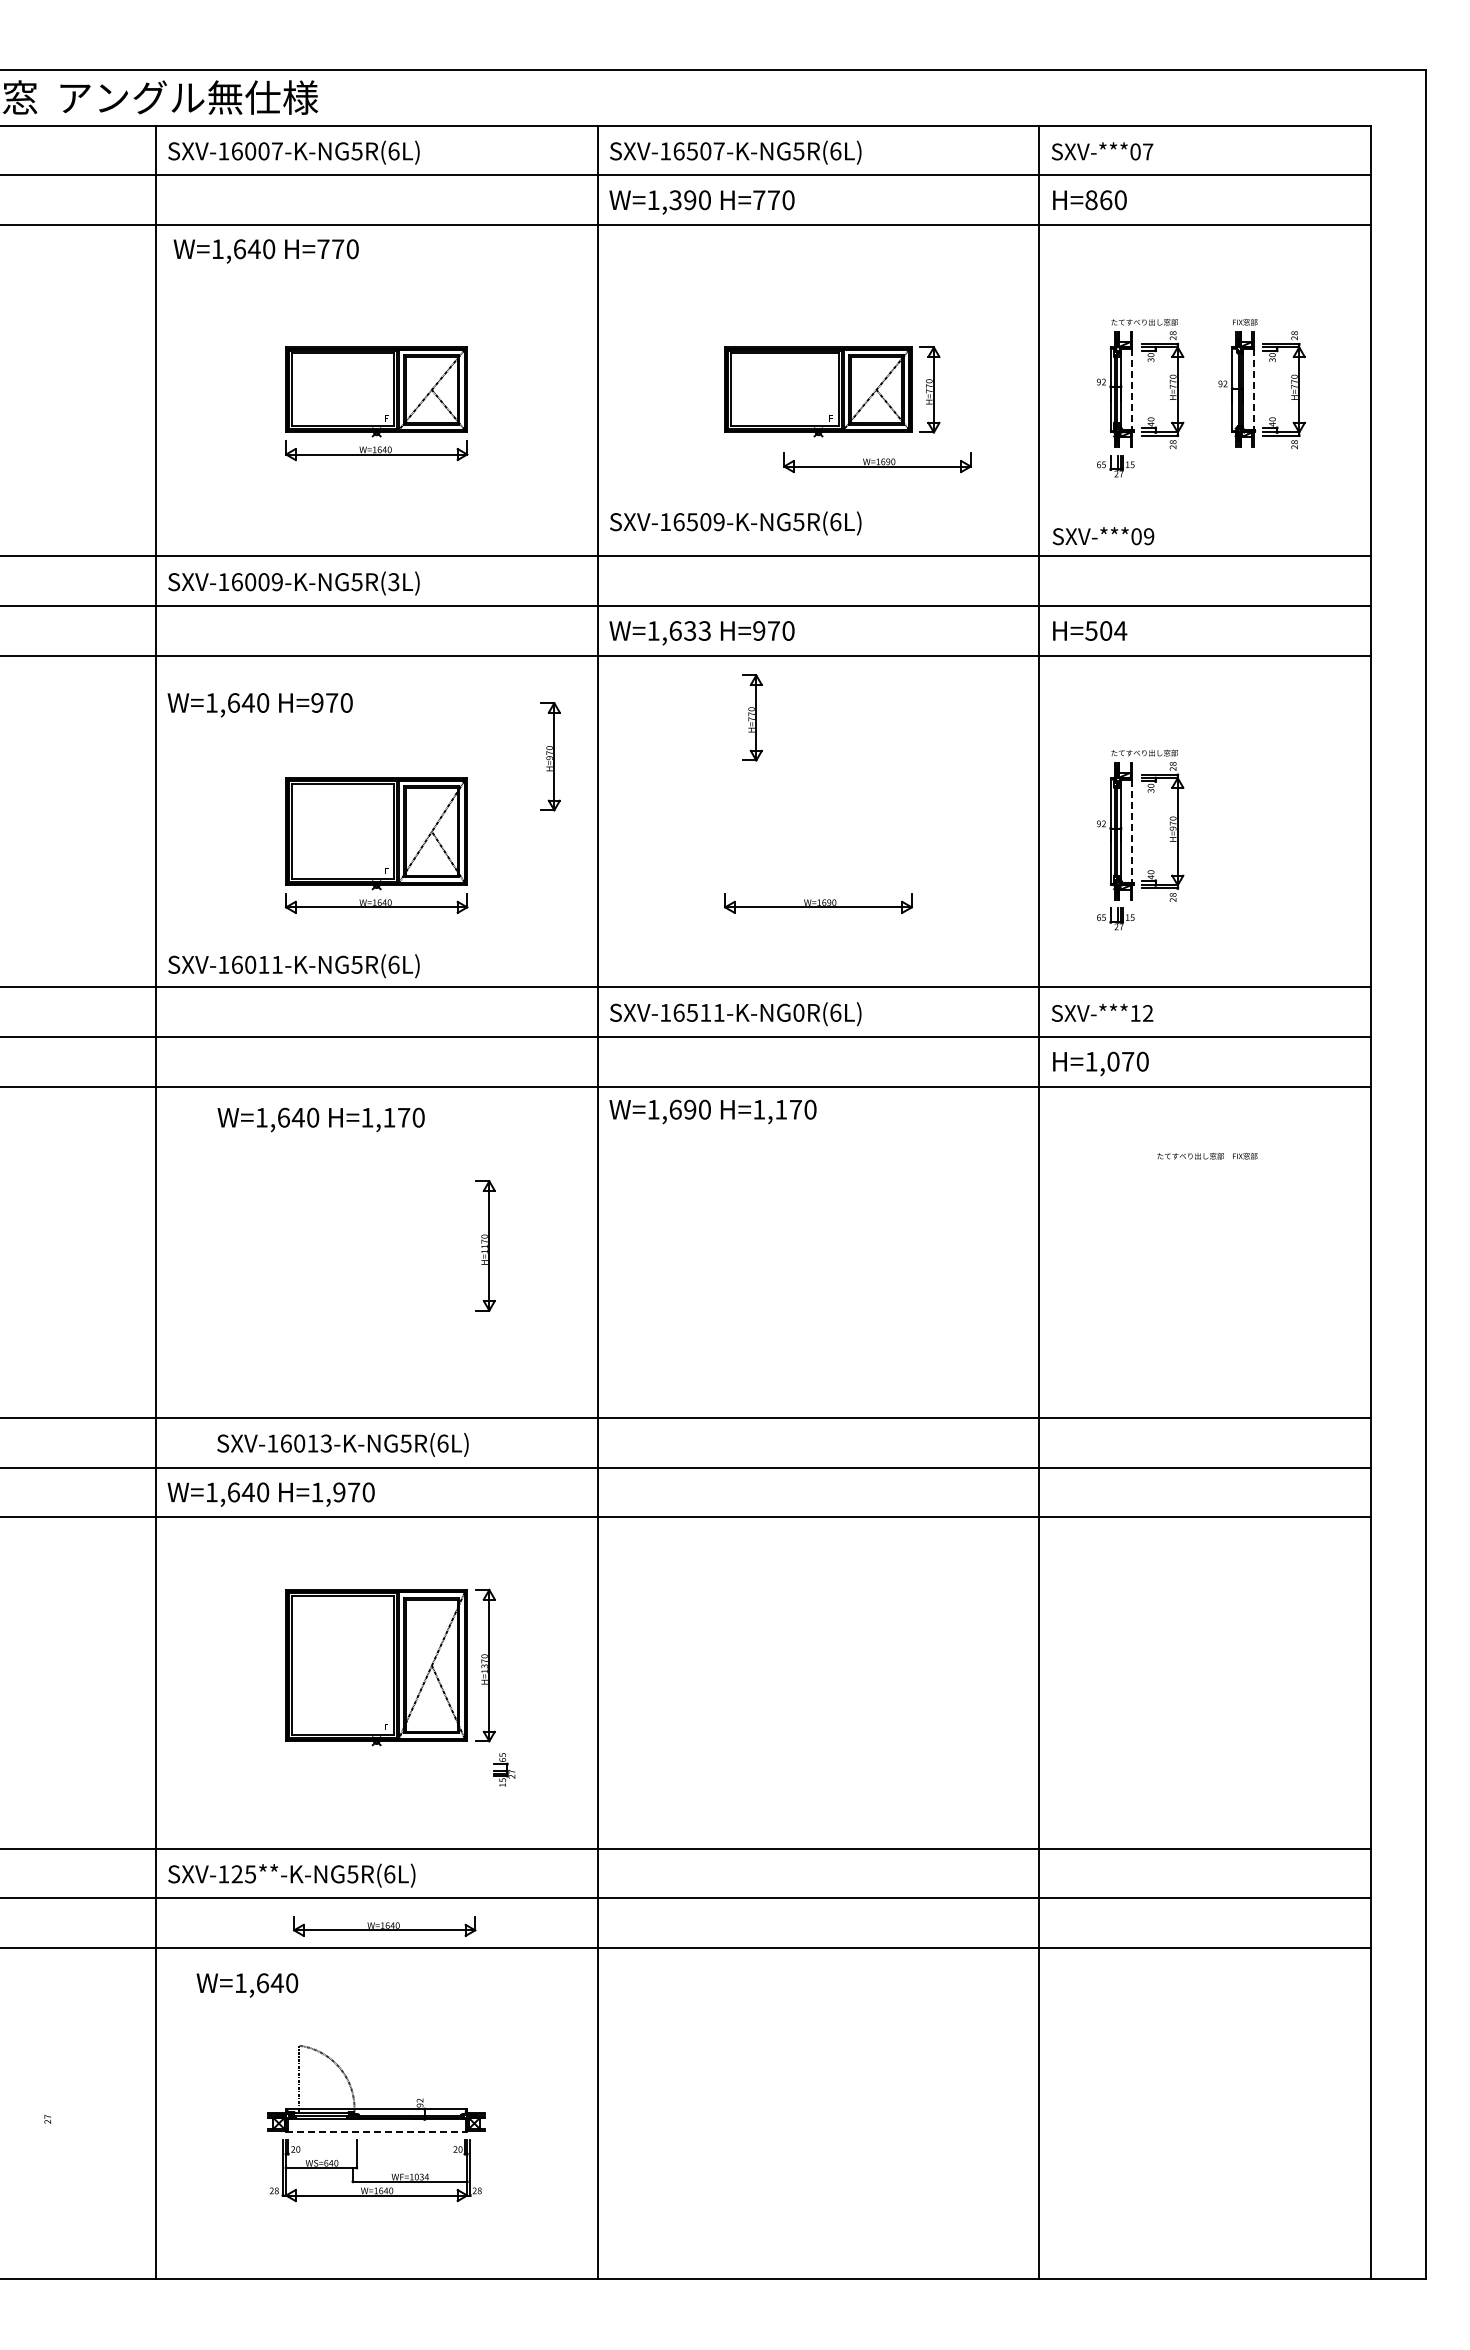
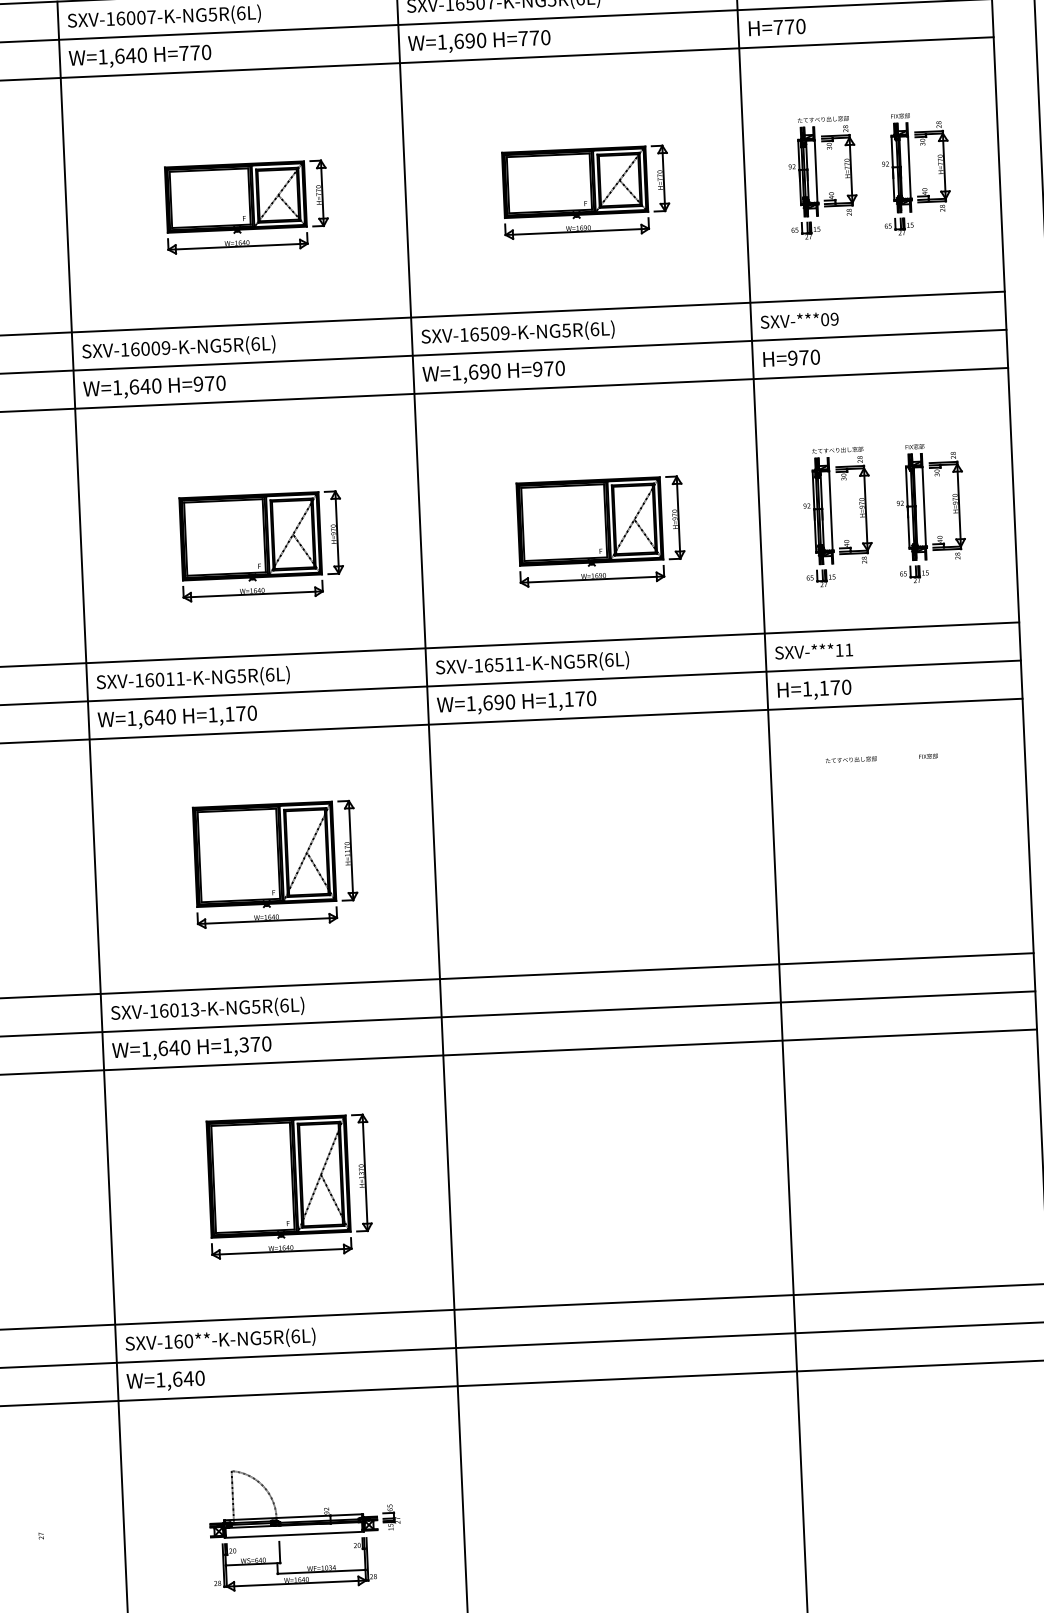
text: (675, 200) -> (458, 41), W=1,390 -> W=1,690
text: (1098, 200) -> (783, 27), H=860 -> H=770
text: (265, 251) -> (139, 57), moved
line: (1132, 389) -> (816, 171), dashed -> solid
line: (1253, 389) -> (909, 167), dashed -> solid
part: (877, 462) -> (577, 228), moved
part: (1236, 466) -> (898, 227), added
text: (735, 523) -> (517, 333), moved
text: (1103, 536) -> (799, 320), moved
text: (393, 582) -> (255, 344), SXV-16009-K-NG5R(3L) -> SXV-16009-K-NG5R(6L)
text: (697, 630) -> (490, 371), W=1,633 -> W=1,690
text: (1106, 630) -> (804, 357), H=504 -> H=970
text: (259, 705) -> (154, 388), moved
part: (752, 717) -> (319, 193), moved
part: (550, 756) -> (334, 532), moved
line: (1132, 831) -> (831, 510), dashed -> solid
part: (832, 833) -> (600, 522), added
part: (1254, 839) -> (925, 512), added
text: (293, 966) -> (192, 679), moved
text: (798, 1012) -> (580, 661), SXV-16511-K-NG0R(6L) -> SXV-16511-K-NG5R(6L)
text: (1148, 1013) -> (849, 650), SXV-***12 -> SXV-***11
text: (1113, 1061) -> (824, 688), H=1,070 -> H=1,170
text: (712, 1111) -> (516, 703), moved
text: (320, 1119) -> (176, 717), moved
text: (1190, 1156) -> (851, 759), moved
part: (376, 1259) -> (264, 864), added
text: (342, 1444) -> (207, 1009), moved
text: (339, 1492) -> (244, 1044), H=1,970 -> H=1,370
part: (504, 1769) -> (391, 1517), moved
text: (243, 1874) -> (183, 1341), SXV-125**-K-NG5R(6L) -> SXV-160**-K-NG5R(6L)
part: (384, 1926) -> (281, 1248), moved
text: (247, 1985) -> (165, 1381), moved
line: (376, 2132) -> (294, 1535), dashed -> solid

